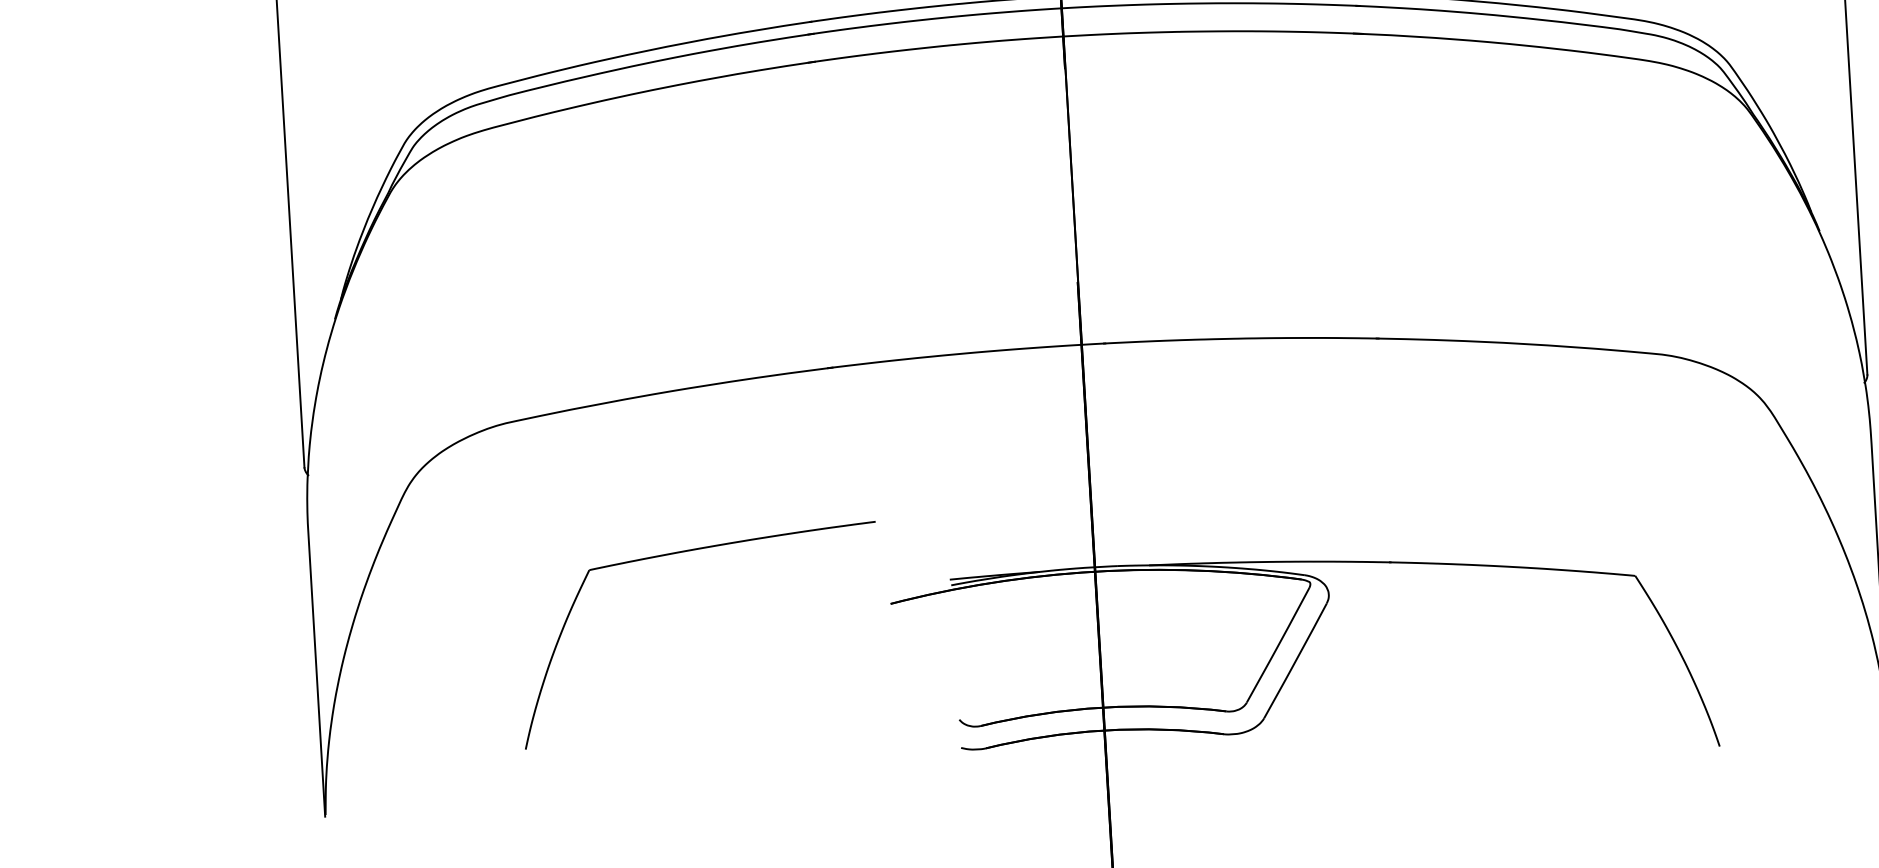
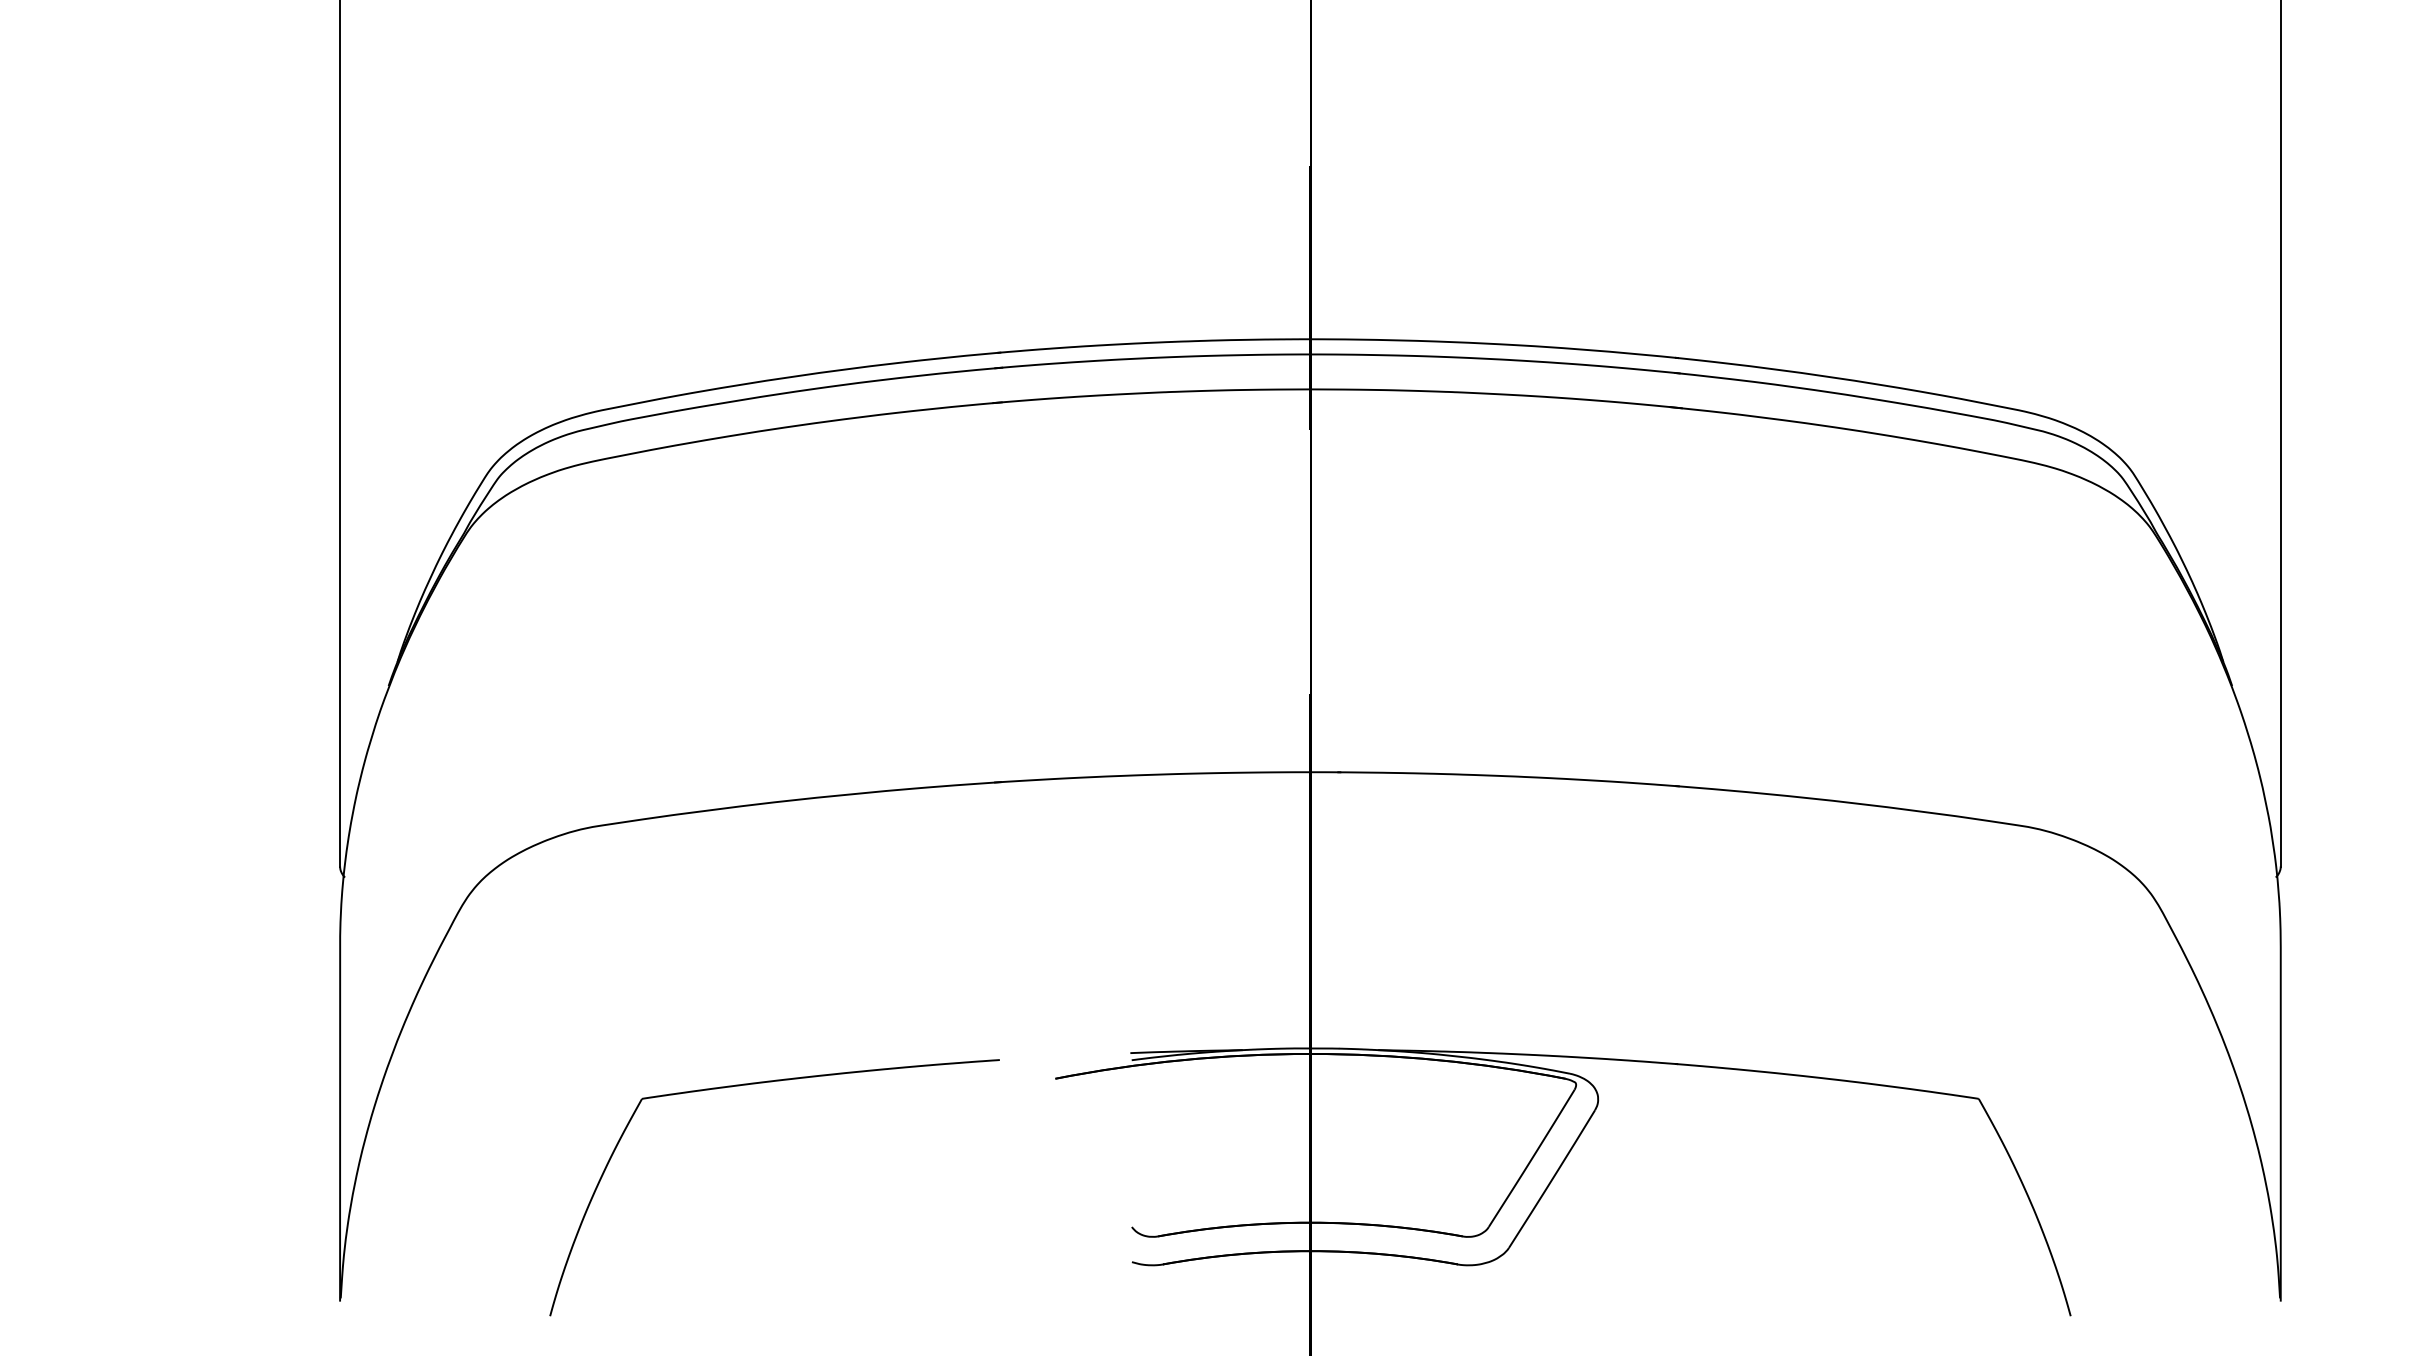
part: (686, 551) -> (763, 1083), moved

